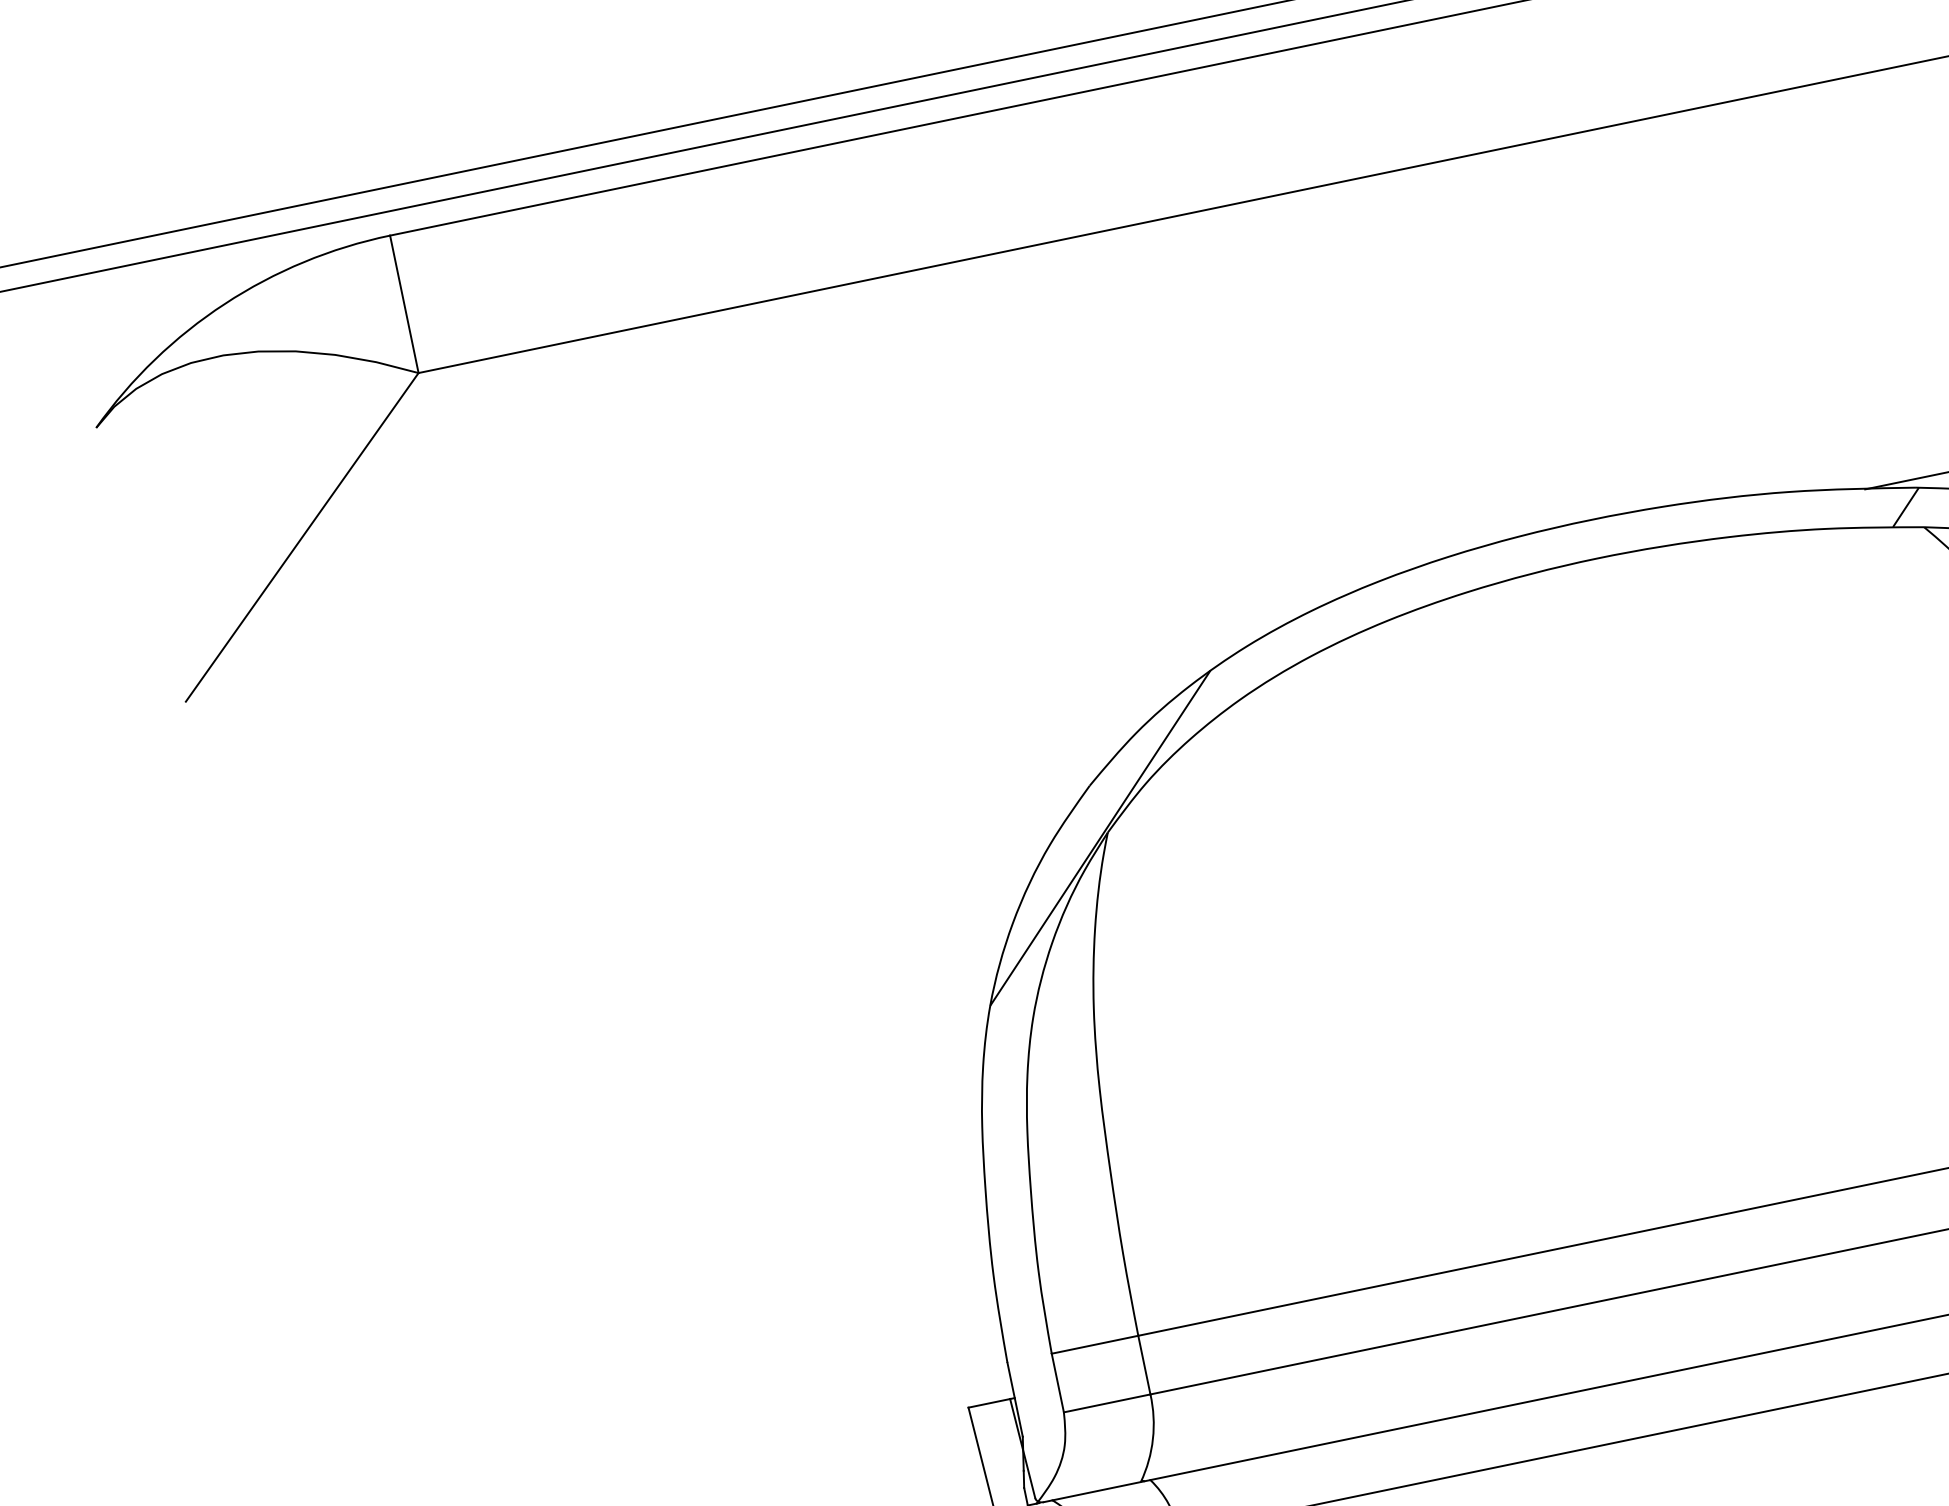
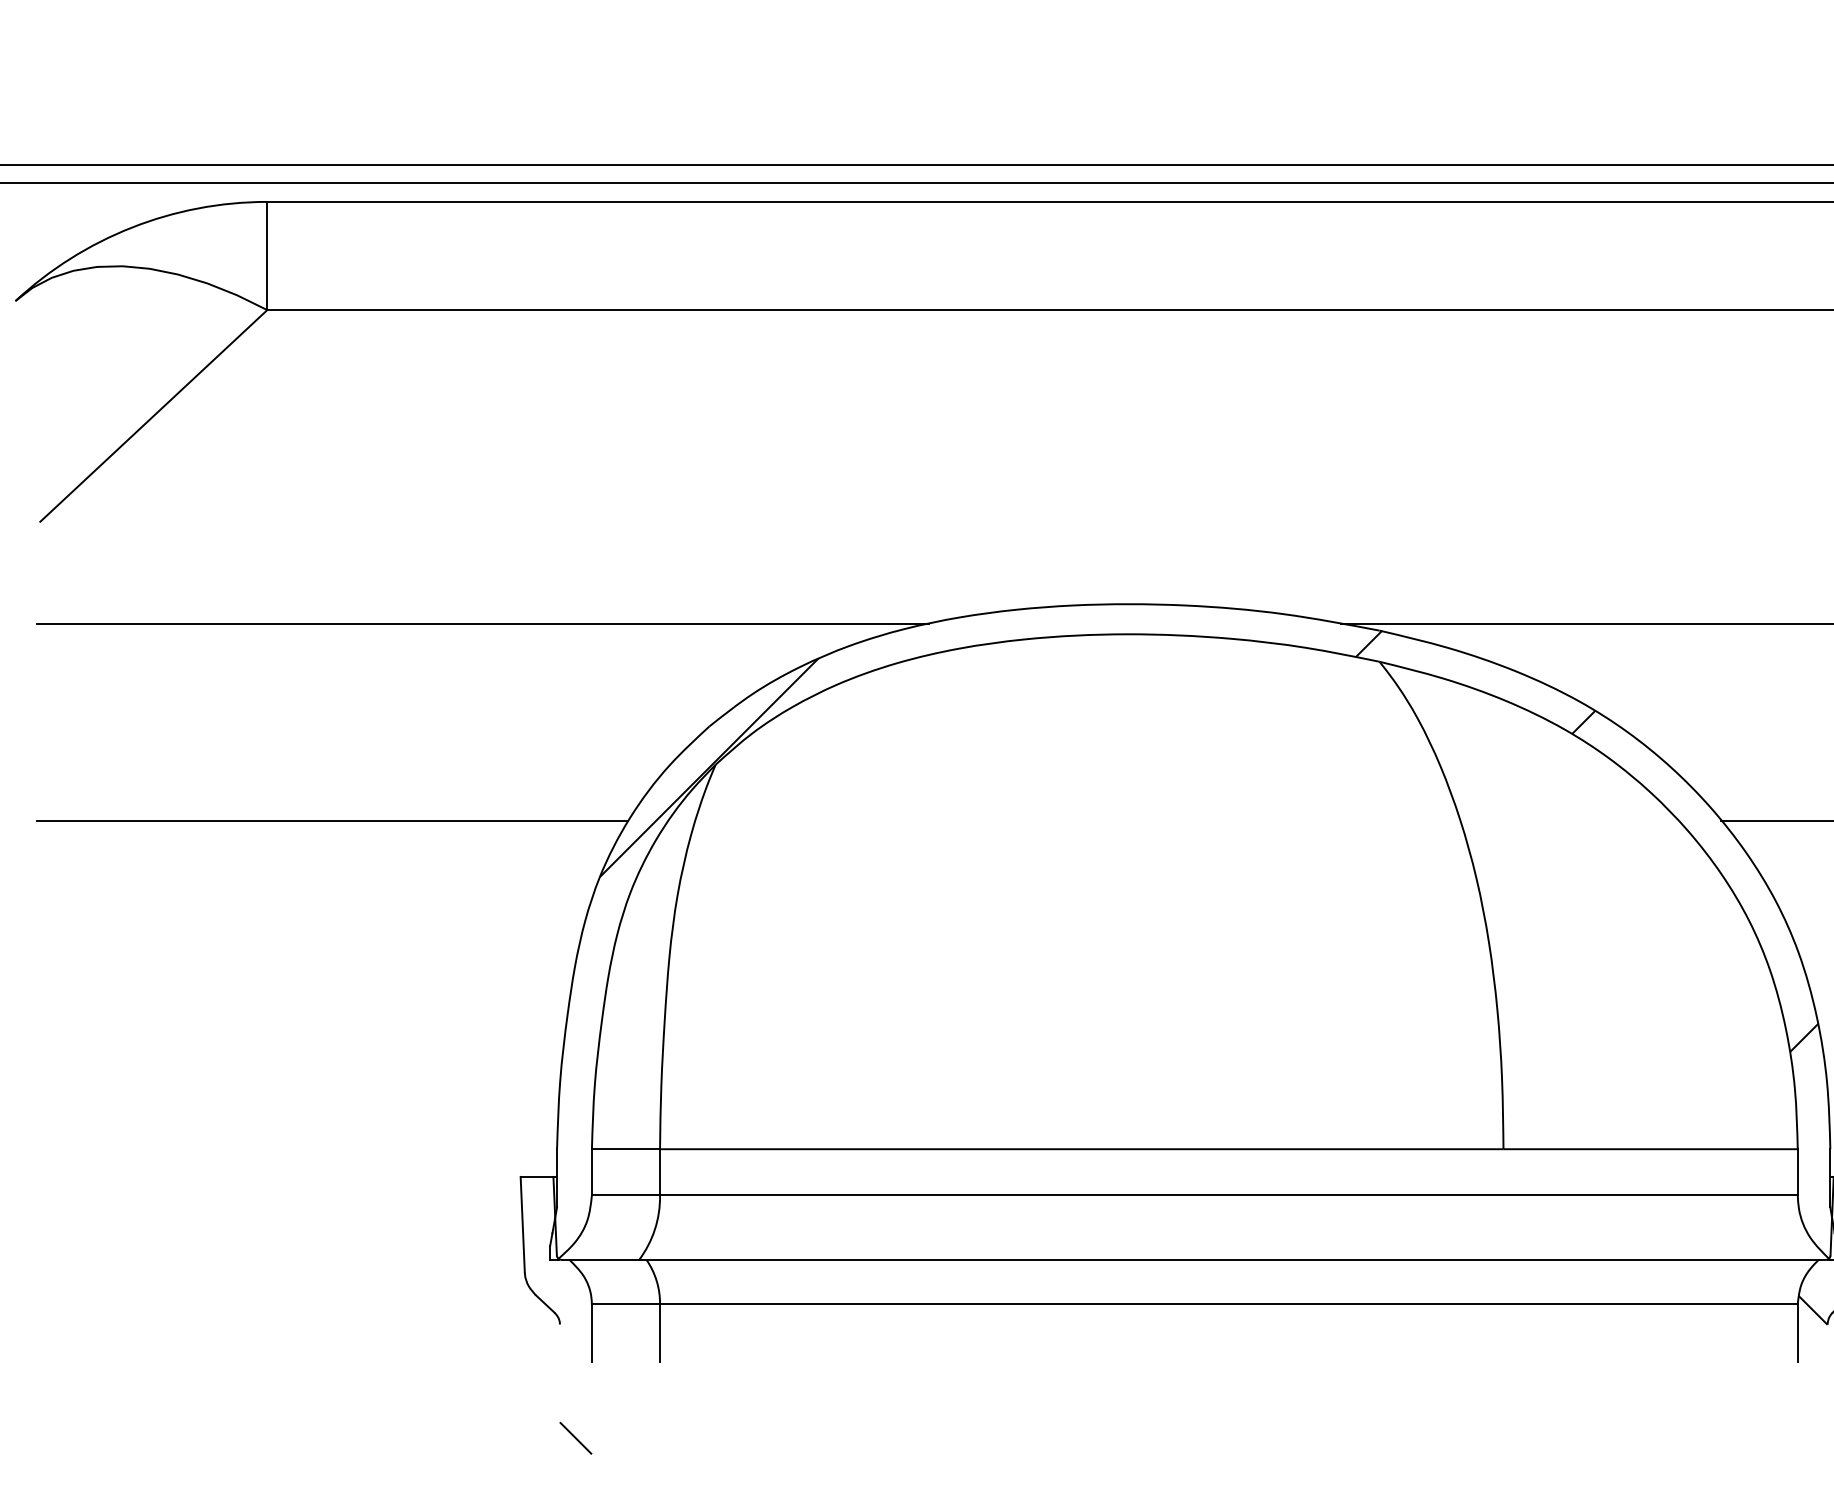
line: (774, 715) -> (482, 624), added
line: (635, 1005) -> (332, 821), added

